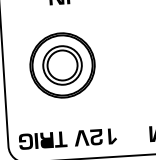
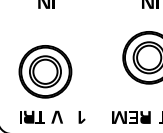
part: (62, 65) -> (45, 71), moved
fill: (95, 136) -> (68, 116), removed
fill: (25, 140) -> (11, 116), removed

